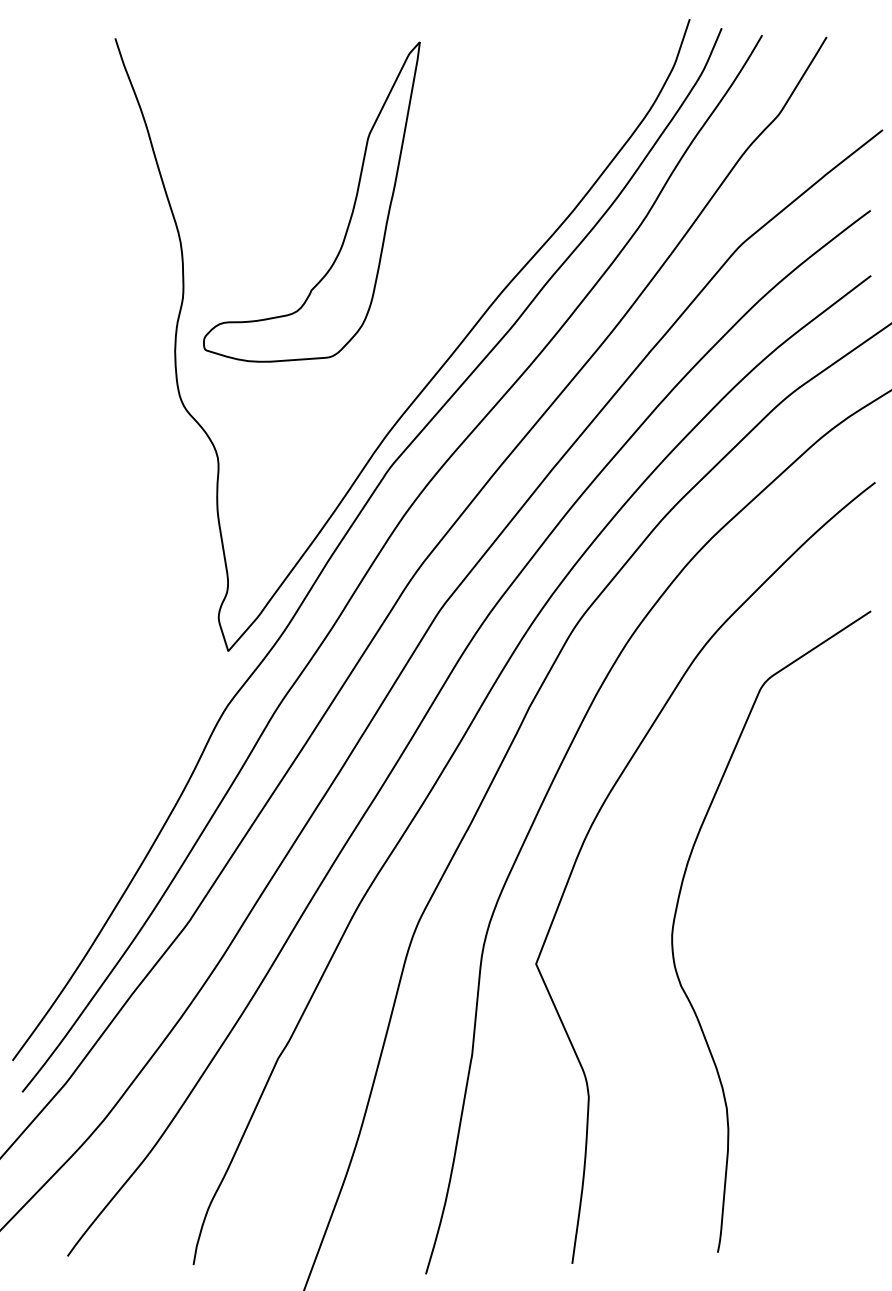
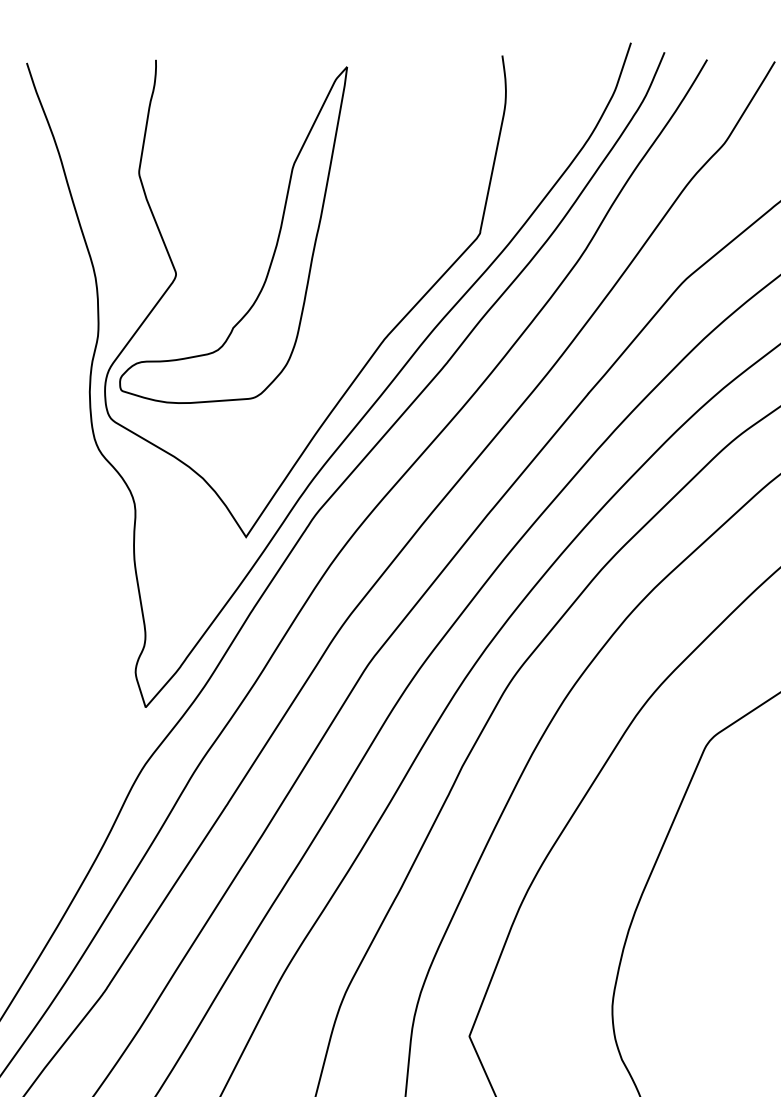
curve: (445, 312) -> (374, 351), added

